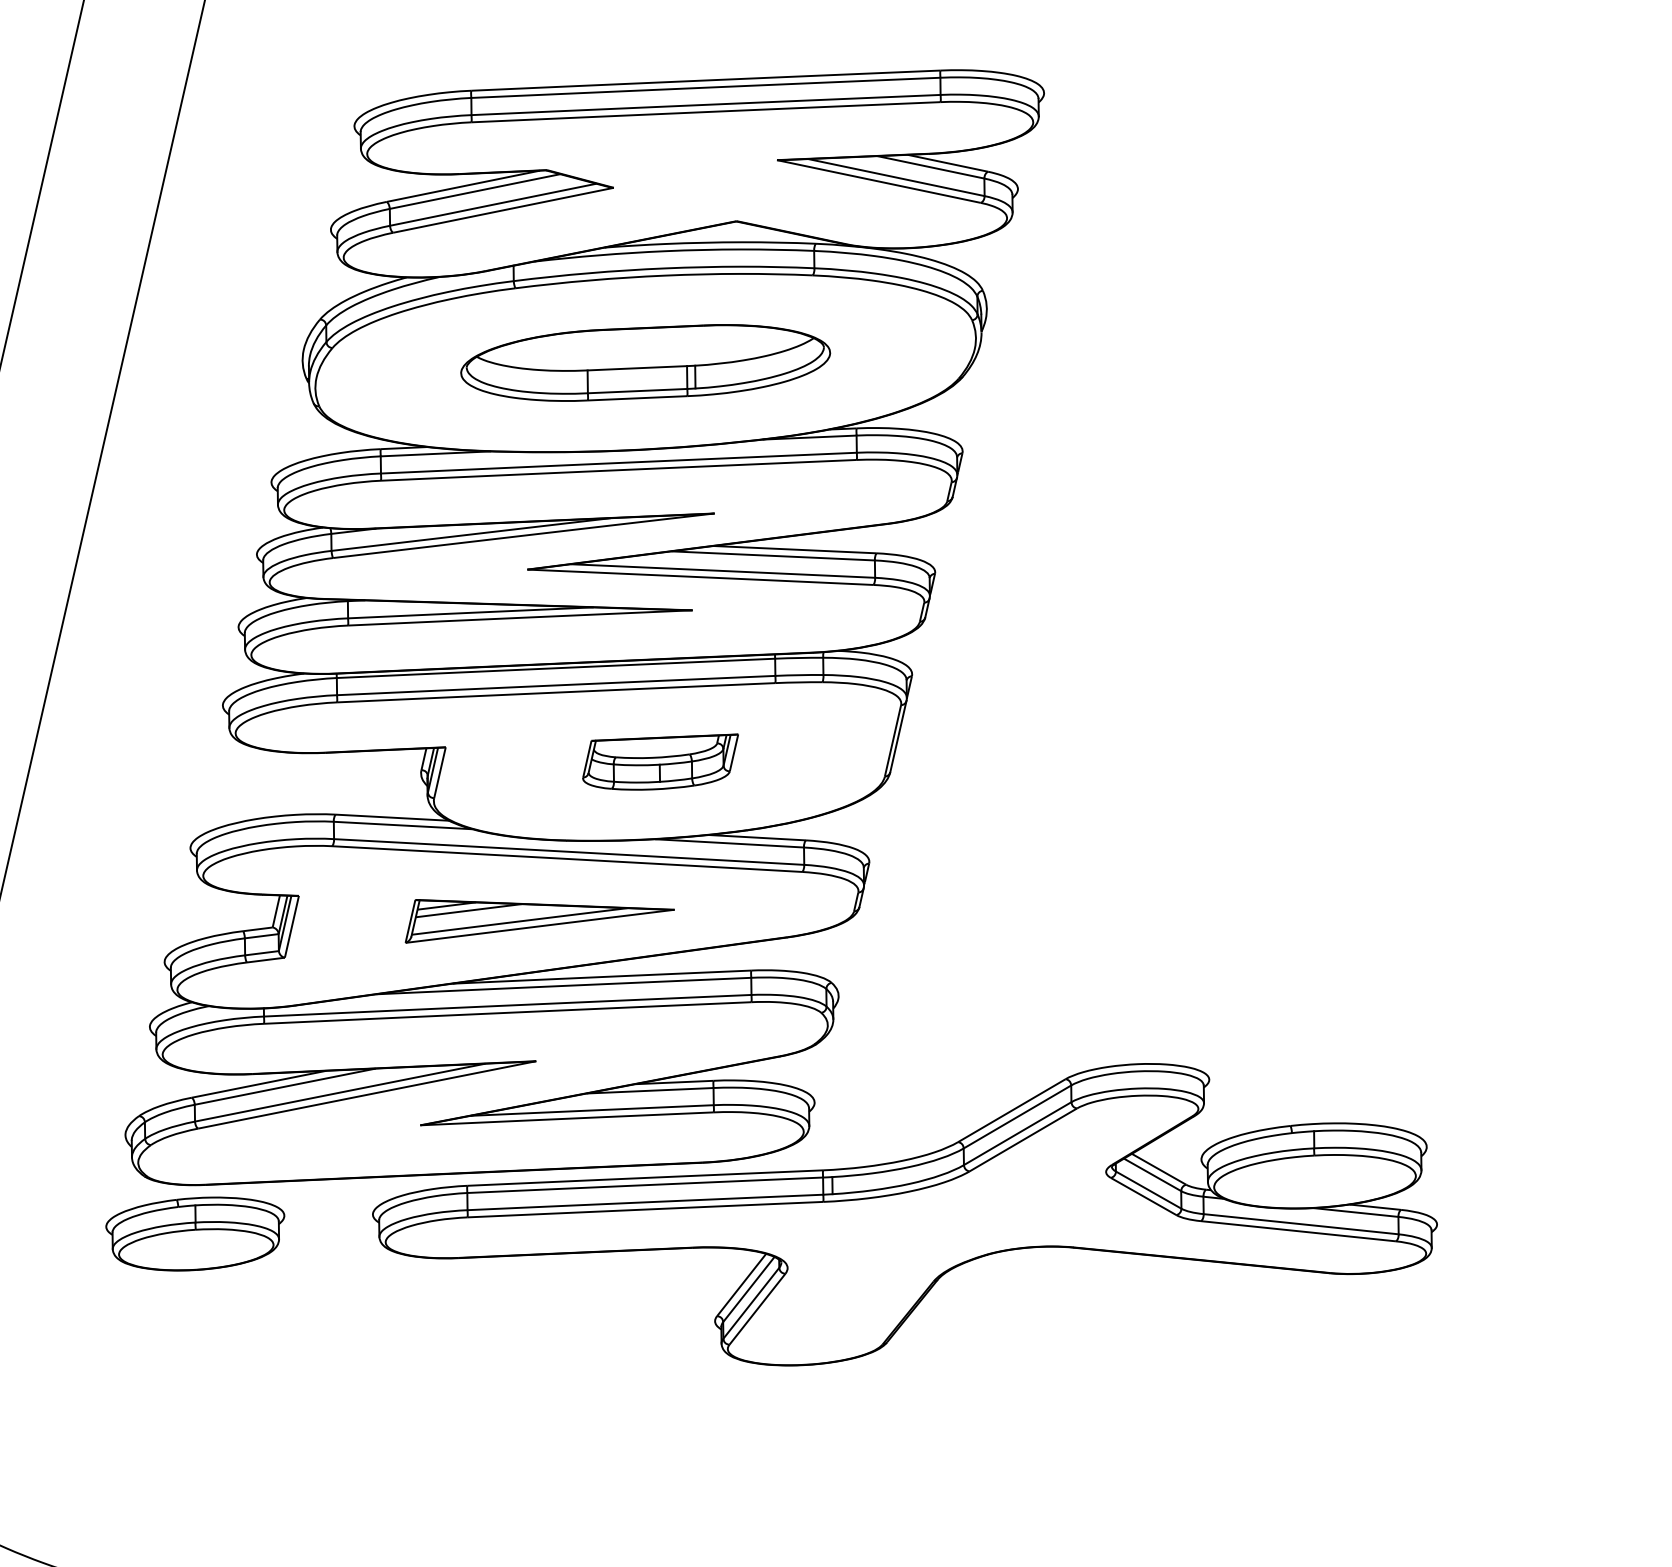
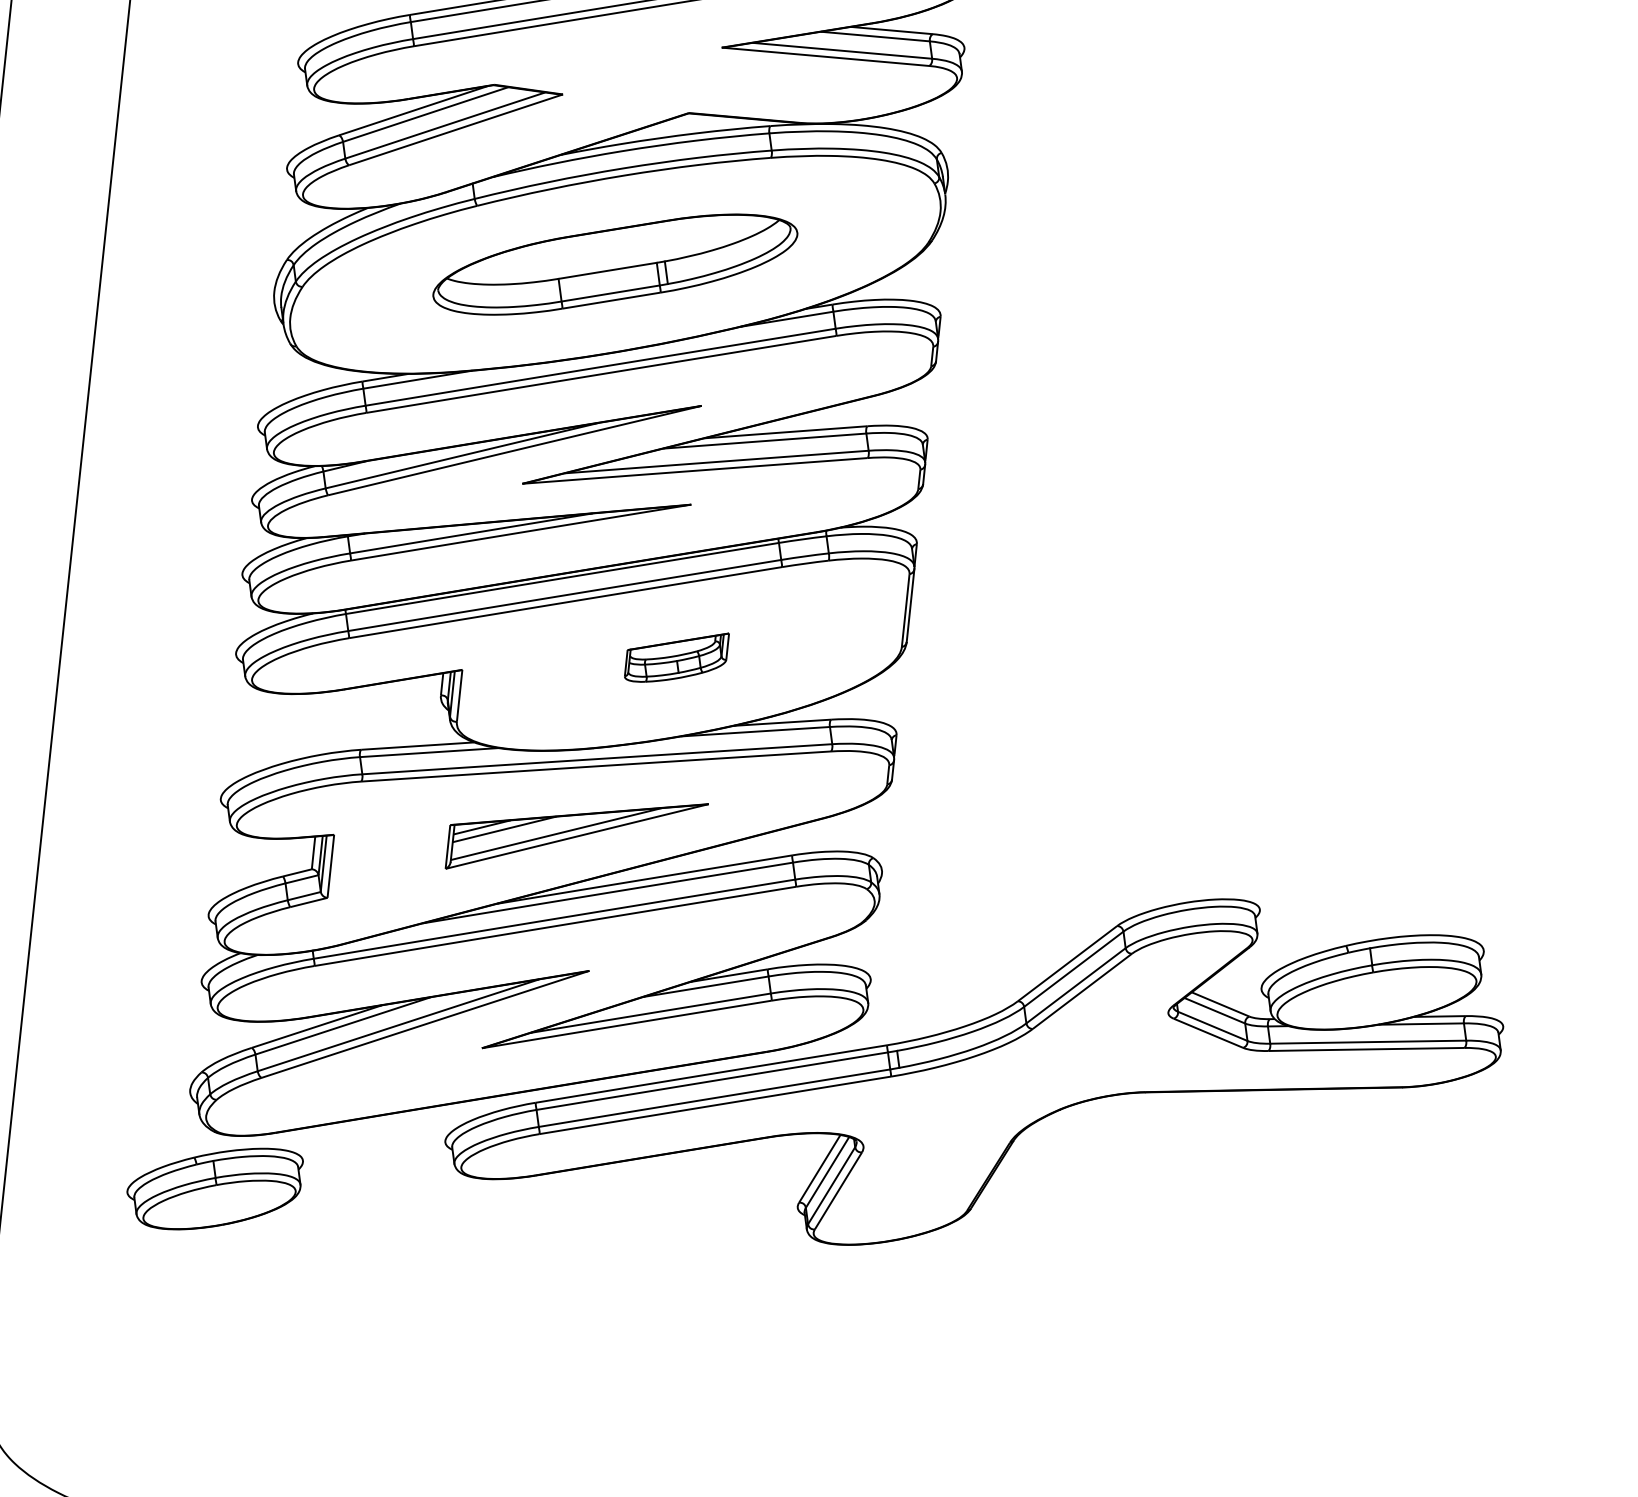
part: (660, 761) -> (677, 658), size x0.7
part: (195, 1233) -> (216, 1188), moved

